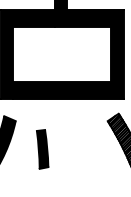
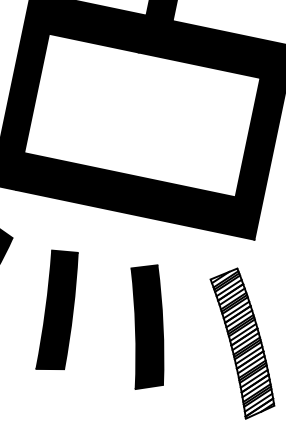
part: (83, 147) -> (146, 325), added
part: (42, 149) -> (57, 311), size x1.43

